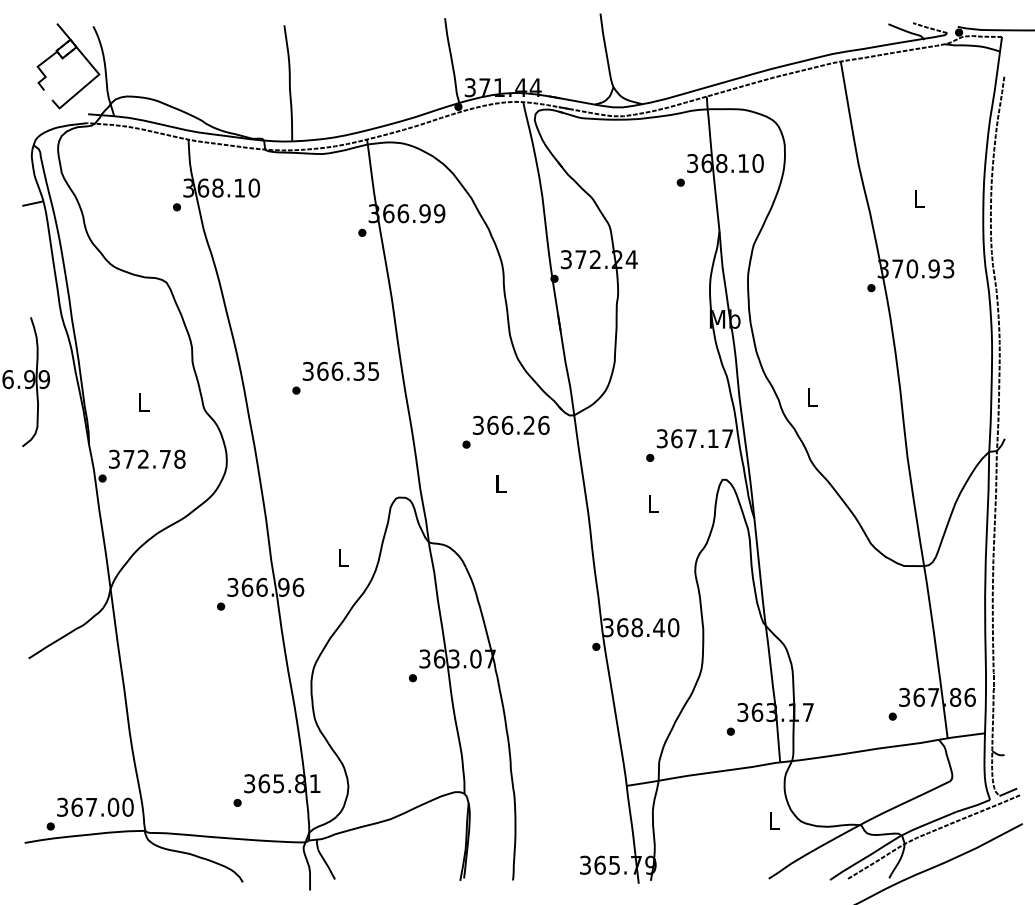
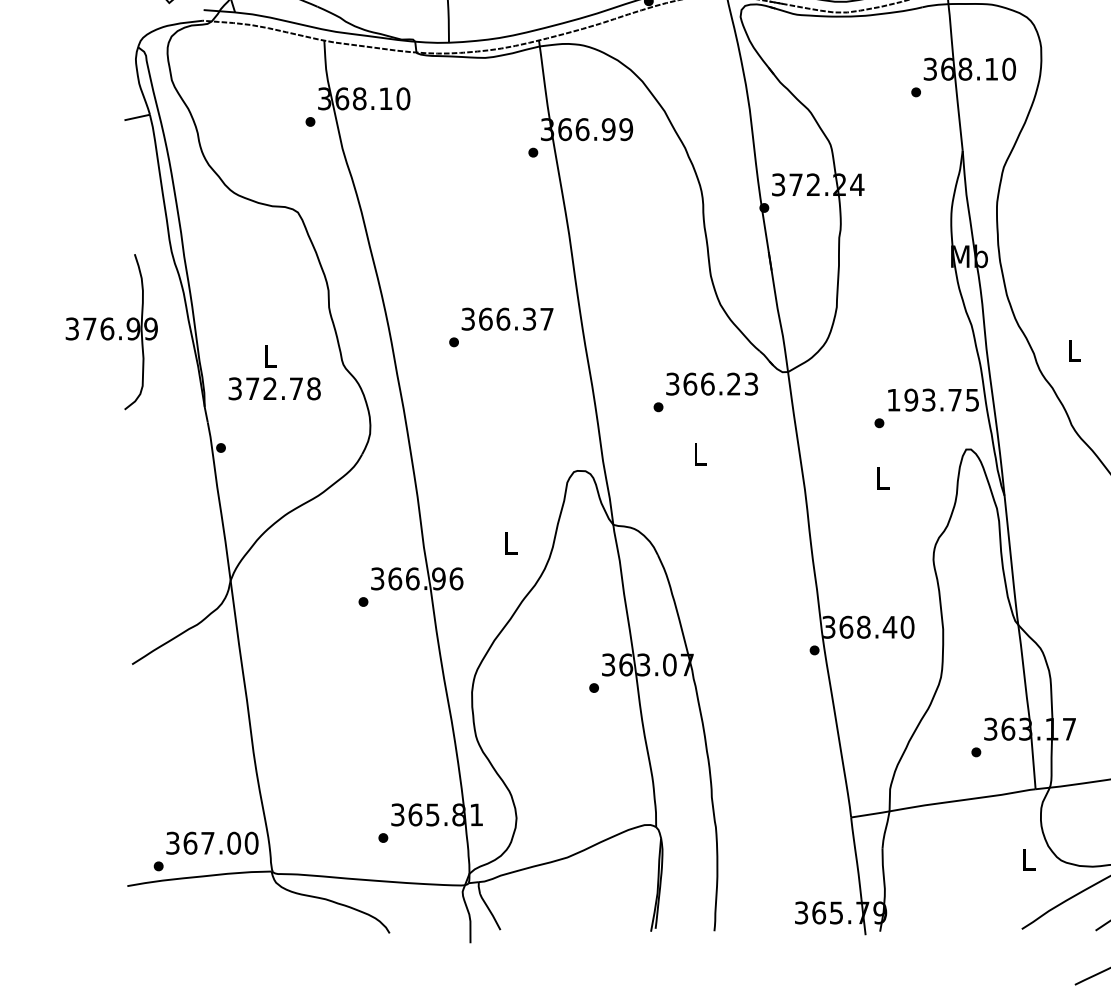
text: (373, 371) -> (546, 319), 366.35 -> 366.37
text: (543, 424) -> (751, 383), 366.26 -> 366.23
text: (694, 438) -> (932, 399), 367.17 -> 193.75
text: (147, 458) -> (275, 387), moved

